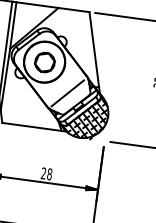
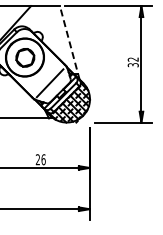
line: (94, 52) -> (69, 42), solid -> dashed
text: (49, 174) -> (43, 159), 28 -> 26

